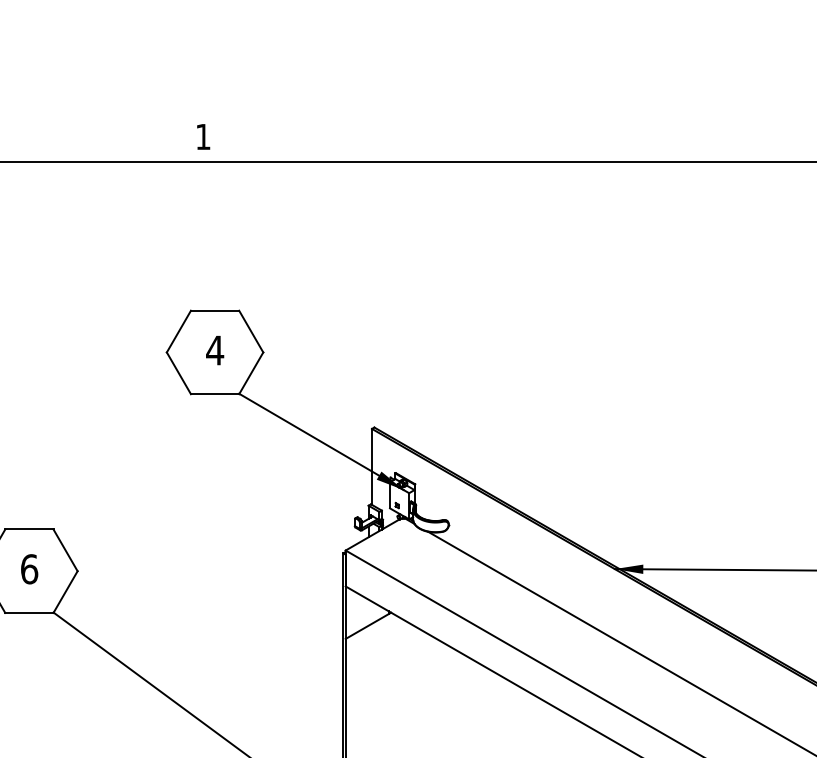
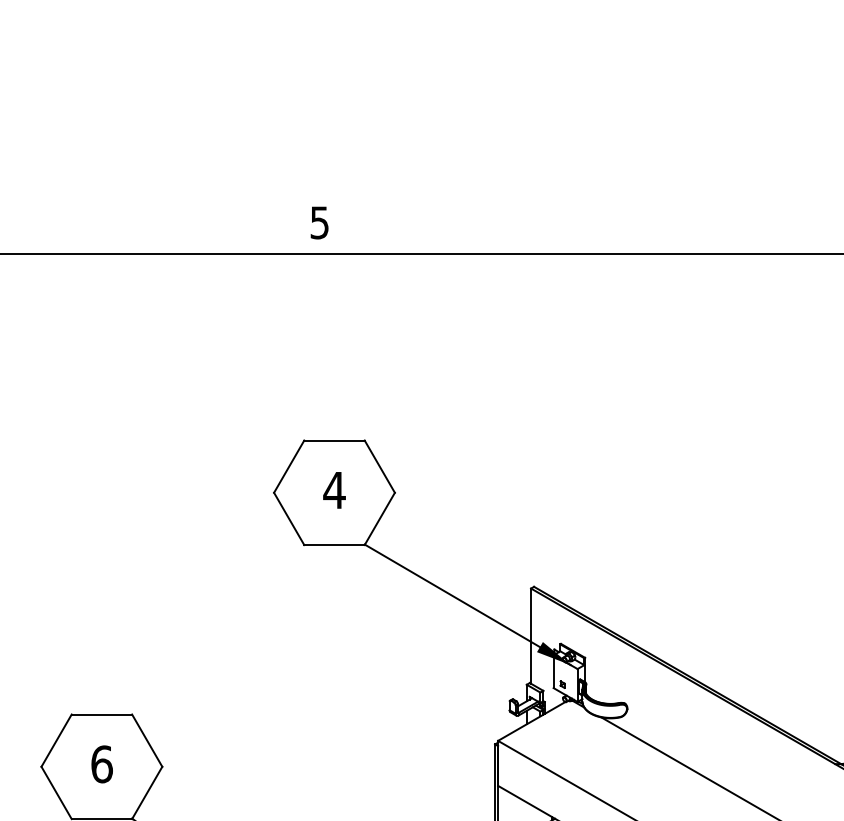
text: (203, 137) -> (319, 223), 1 -> 5

